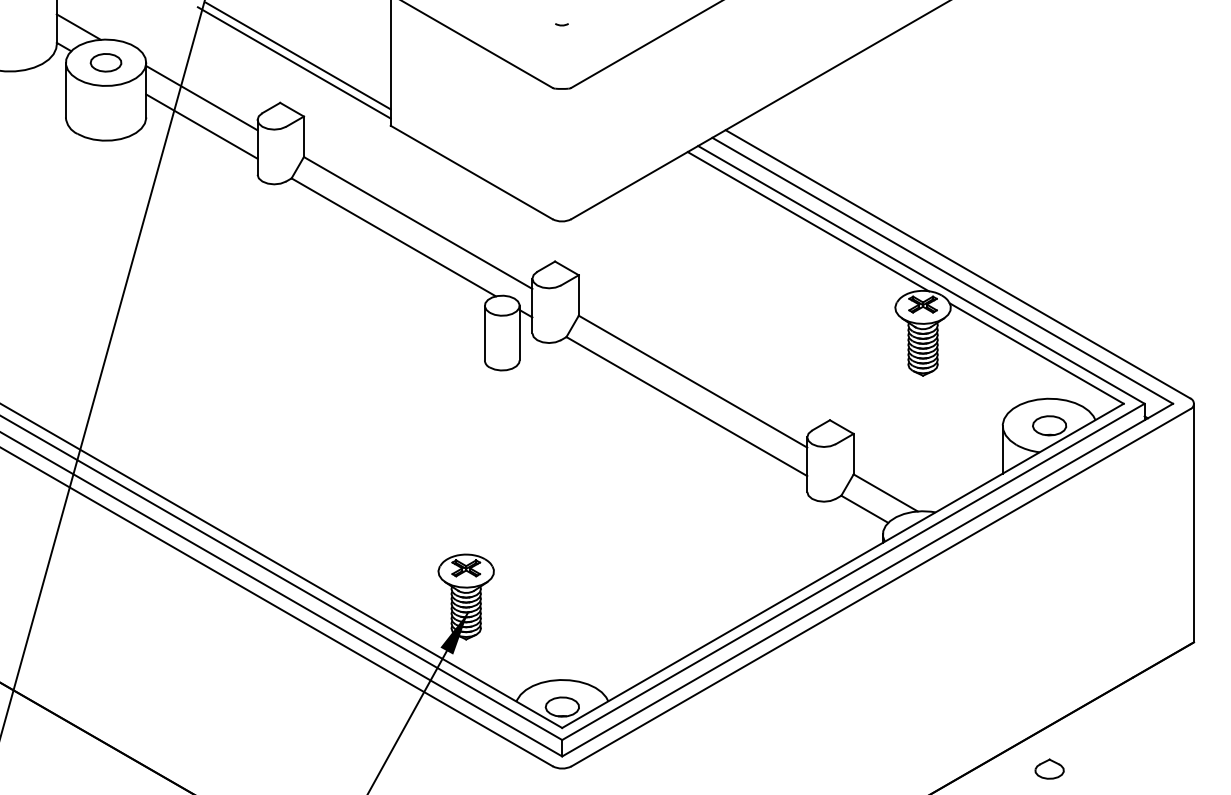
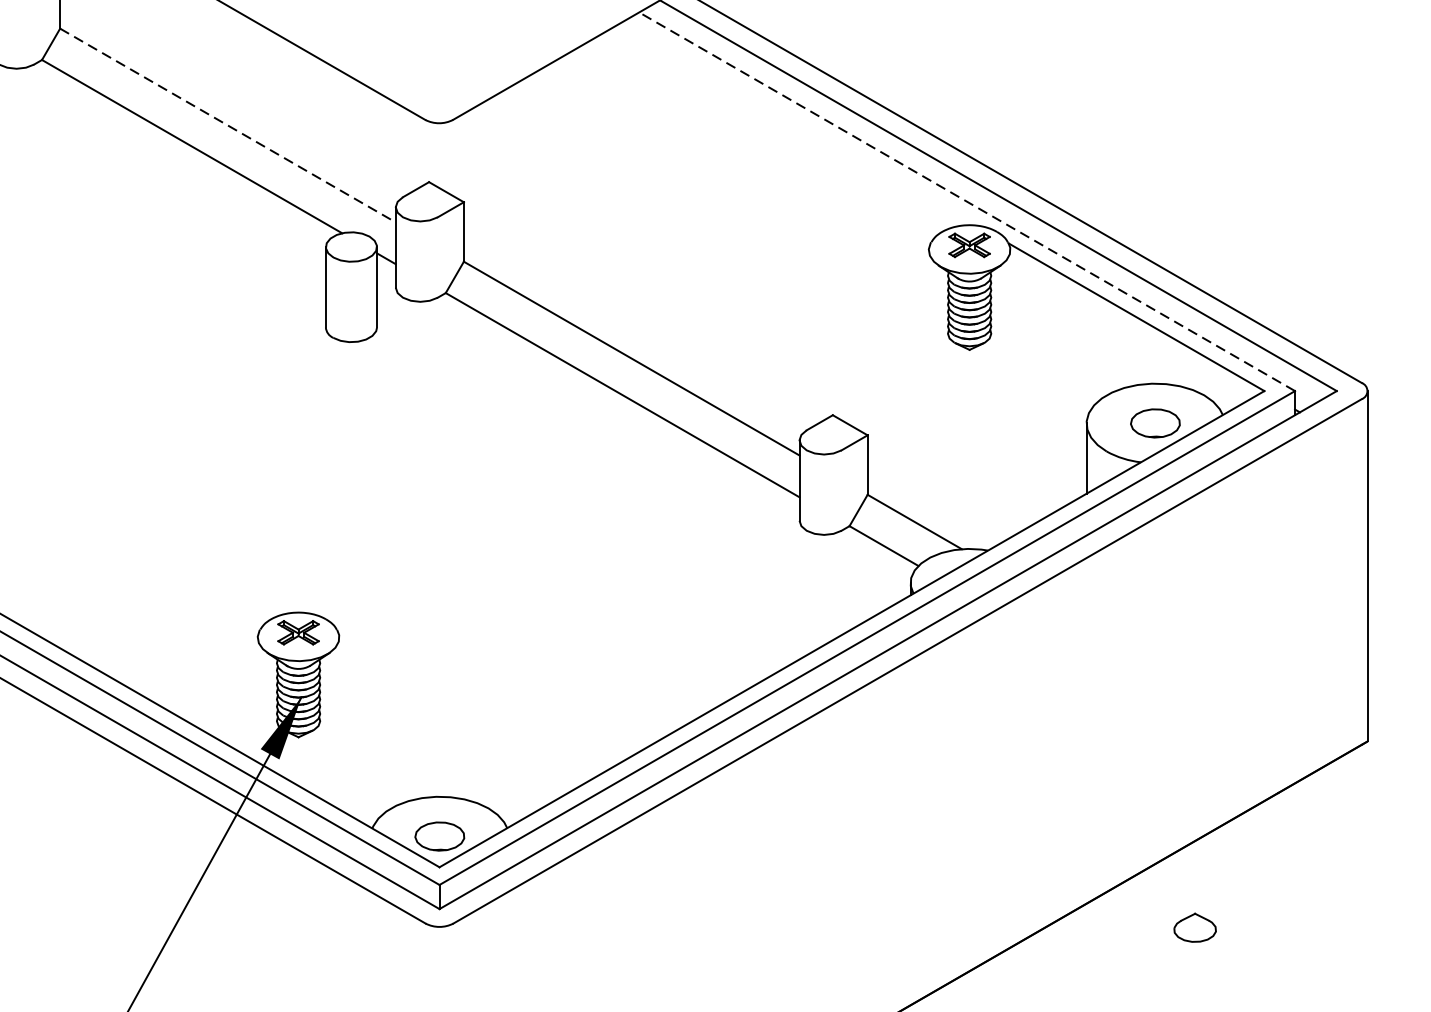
line: (808, 221) -> (801, 123), removed
line: (418, 223) -> (228, 126), solid -> dashed
line: (921, 274) -> (967, 201), solid -> dashed
part: (1049, 768) -> (1194, 926), moved

